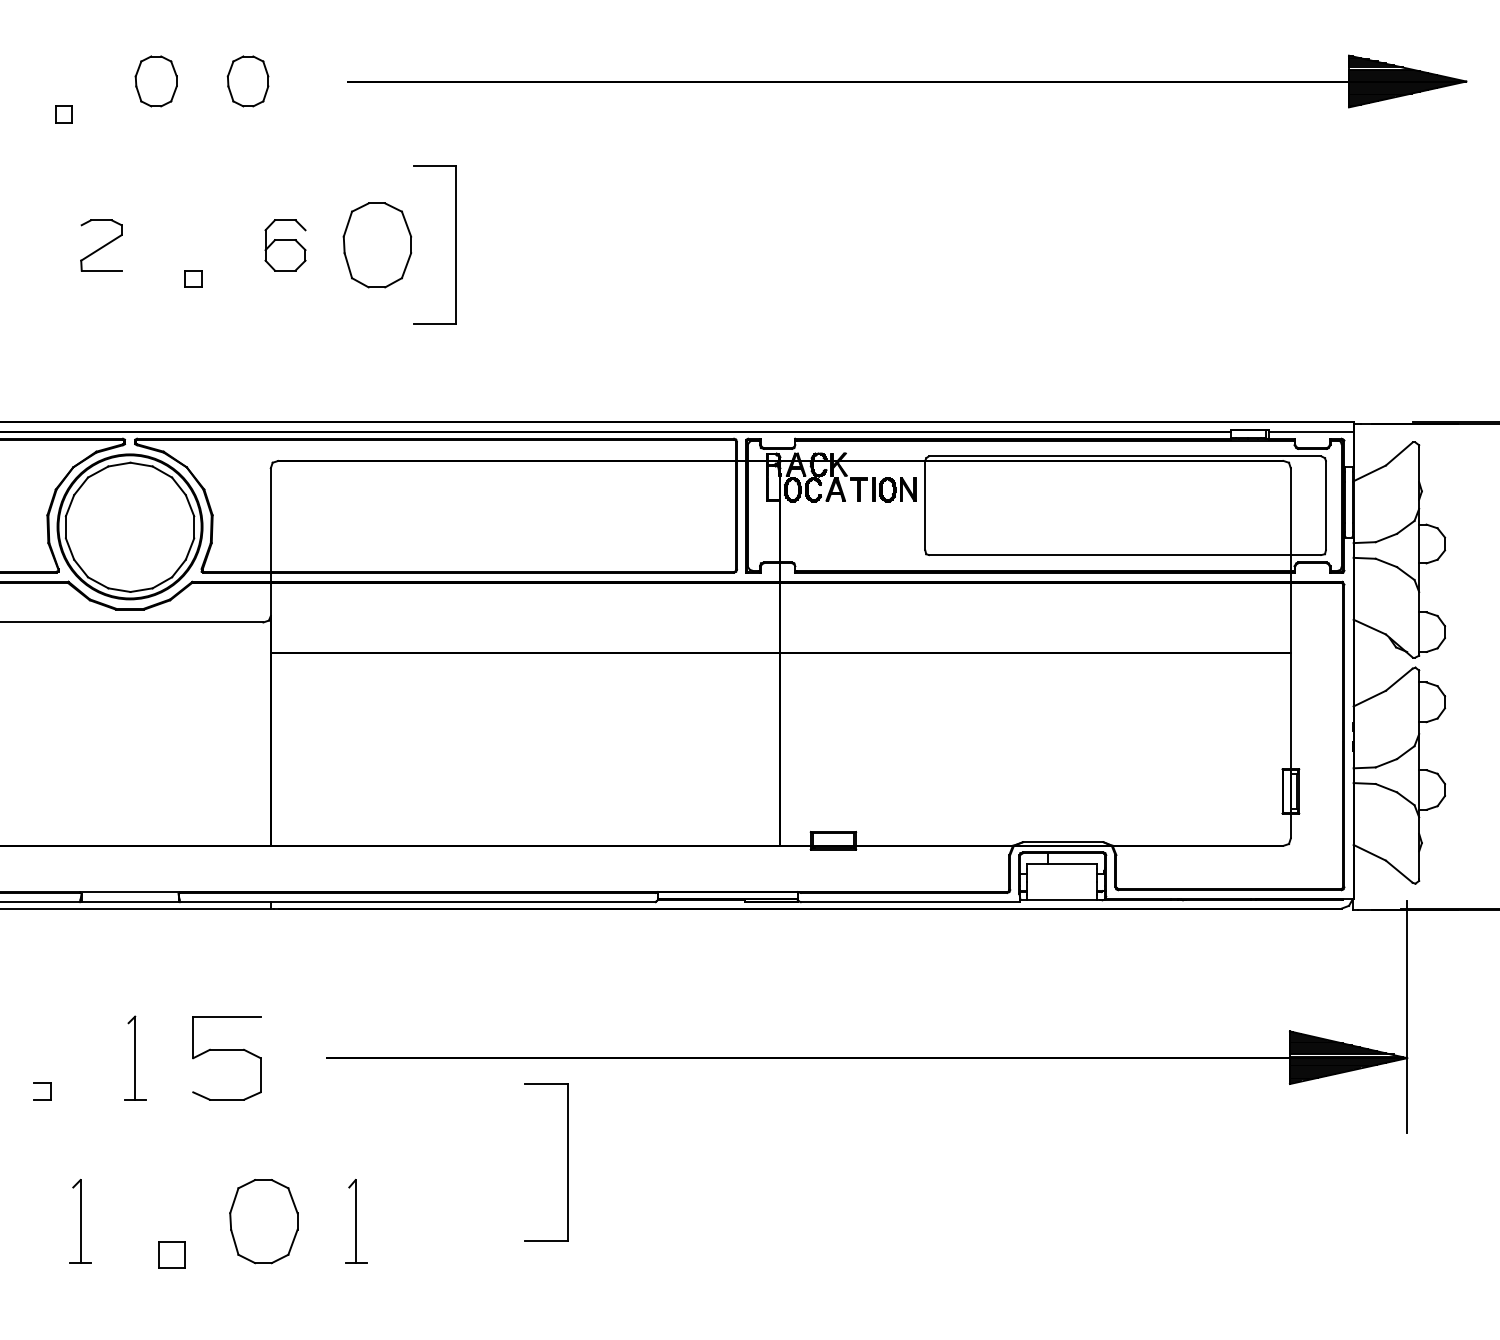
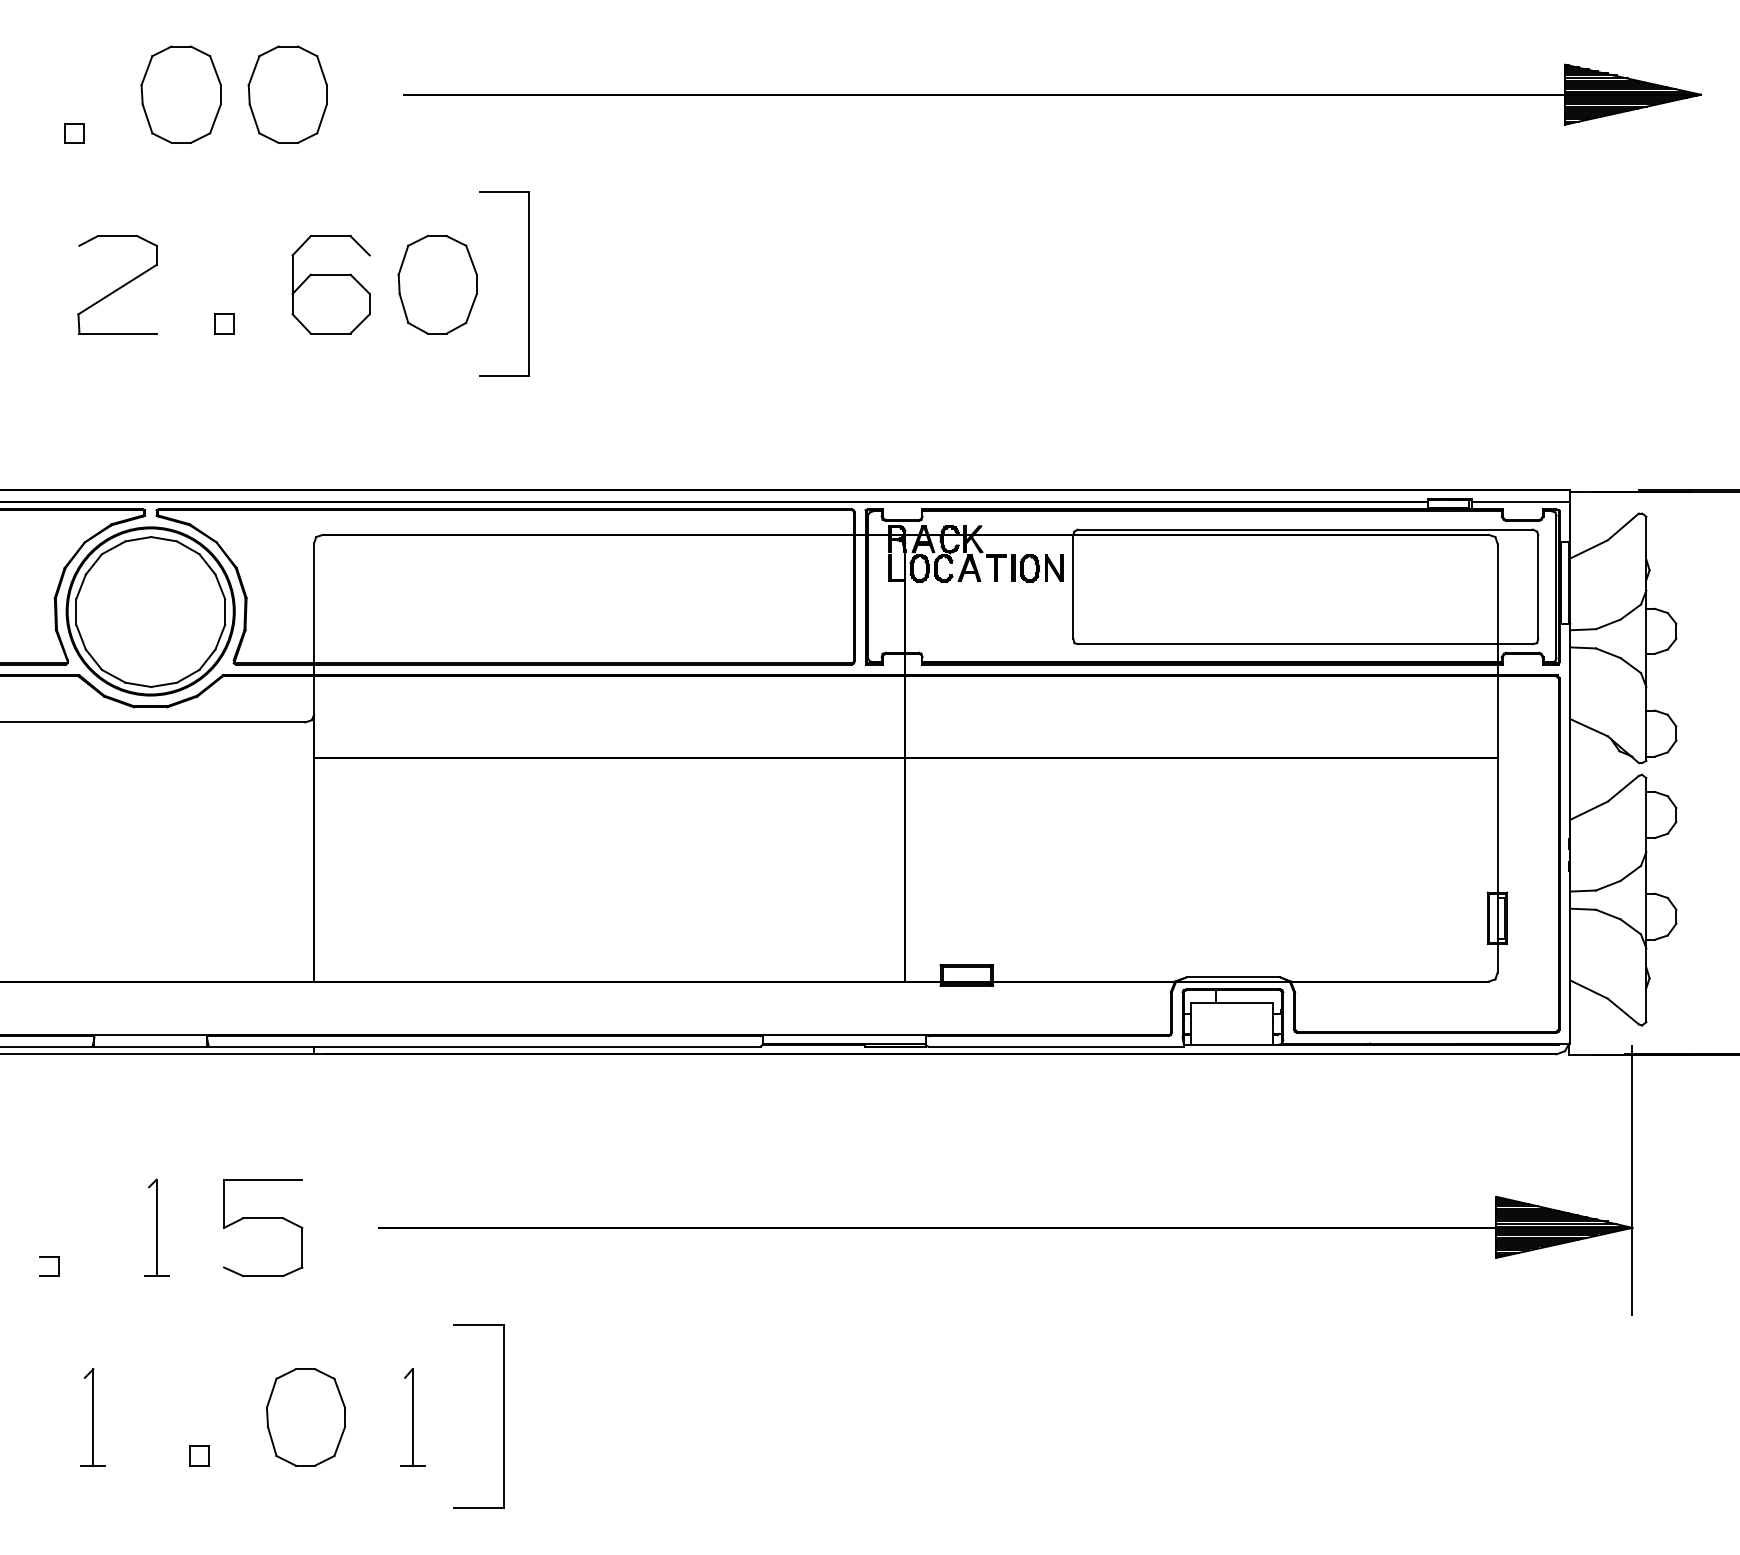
part: (155, 81) -> (180, 94), size x1.67
part: (247, 81) -> (287, 94), size x1.67
part: (101, 245) -> (117, 284), size x1.67
part: (285, 245) -> (330, 284), size x1.67
part: (567, 1162) -> (503, 1416), moved
part: (172, 1254) -> (199, 1455), size x0.62

